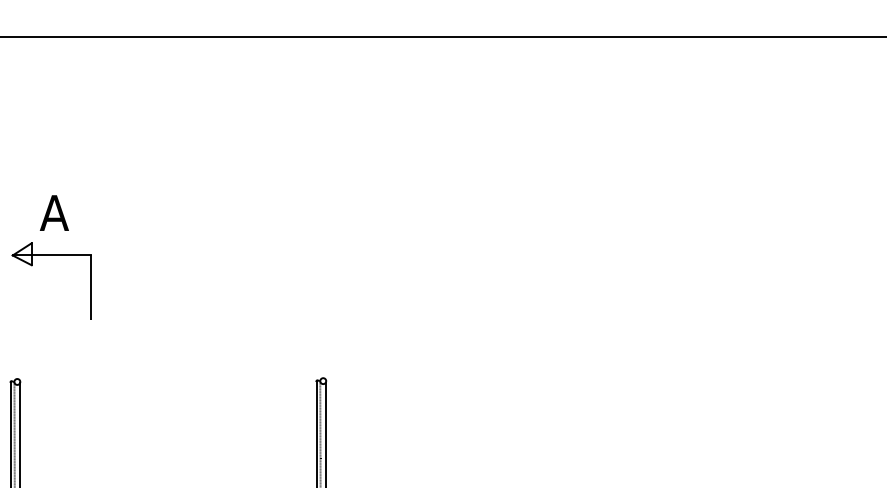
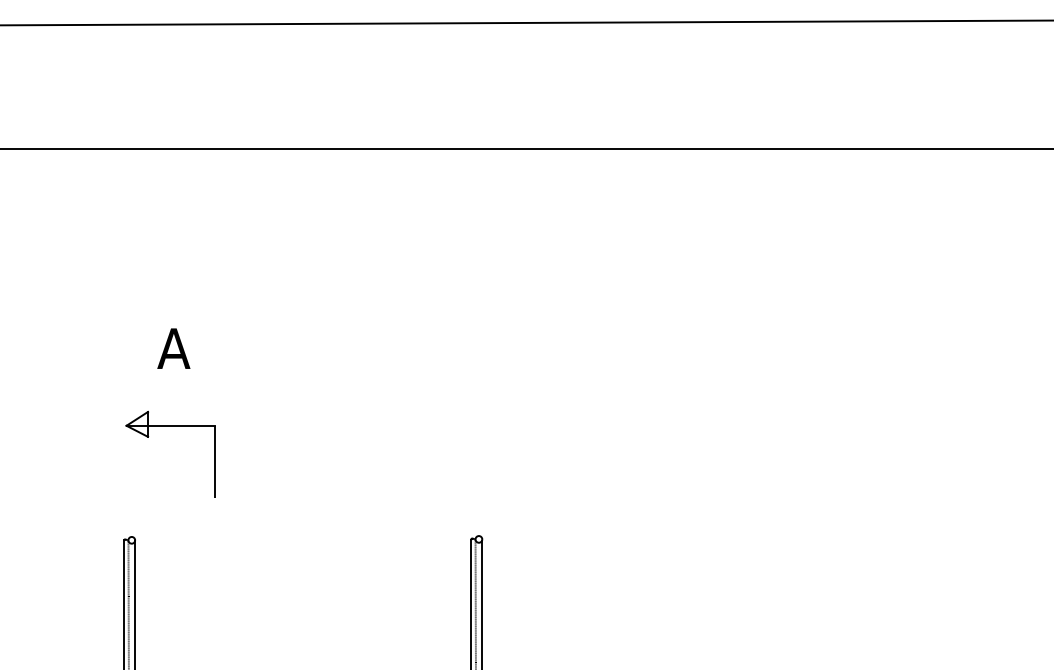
part: (51, 256) -> (170, 426), moved

